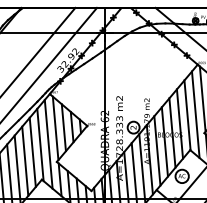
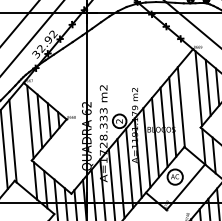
line: (195, 114) -> (190, 106), removed
line: (48, 143) -> (22, 139), removed

